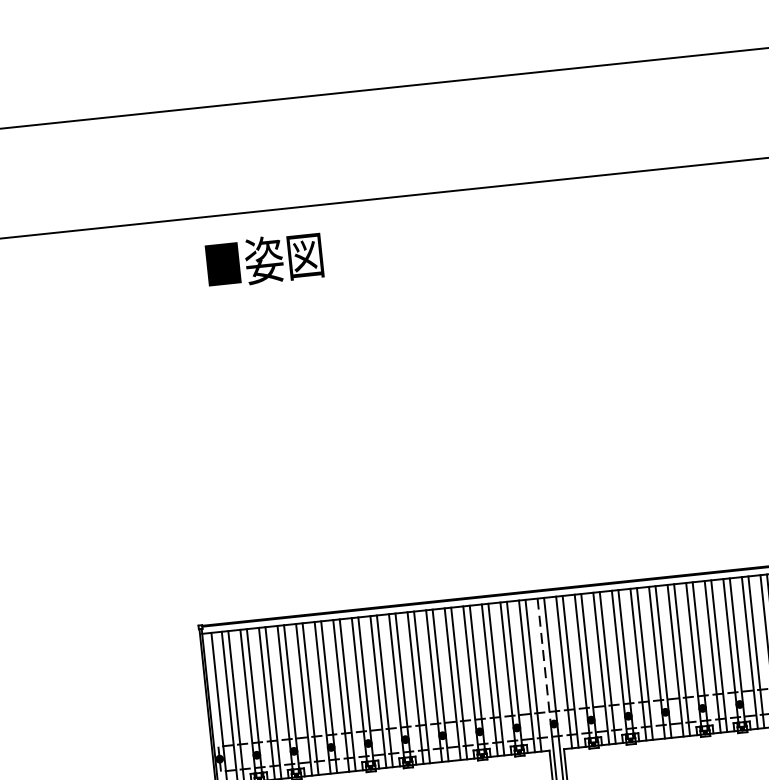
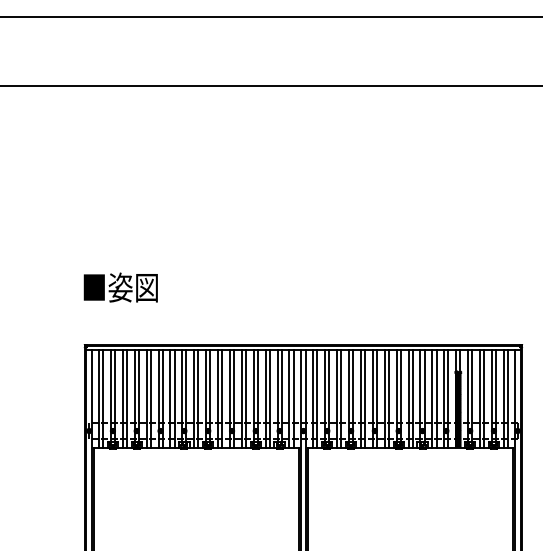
text: (264, 259) -> (120, 287), moved
line: (544, 661) -> (301, 390), dashed -> solid

